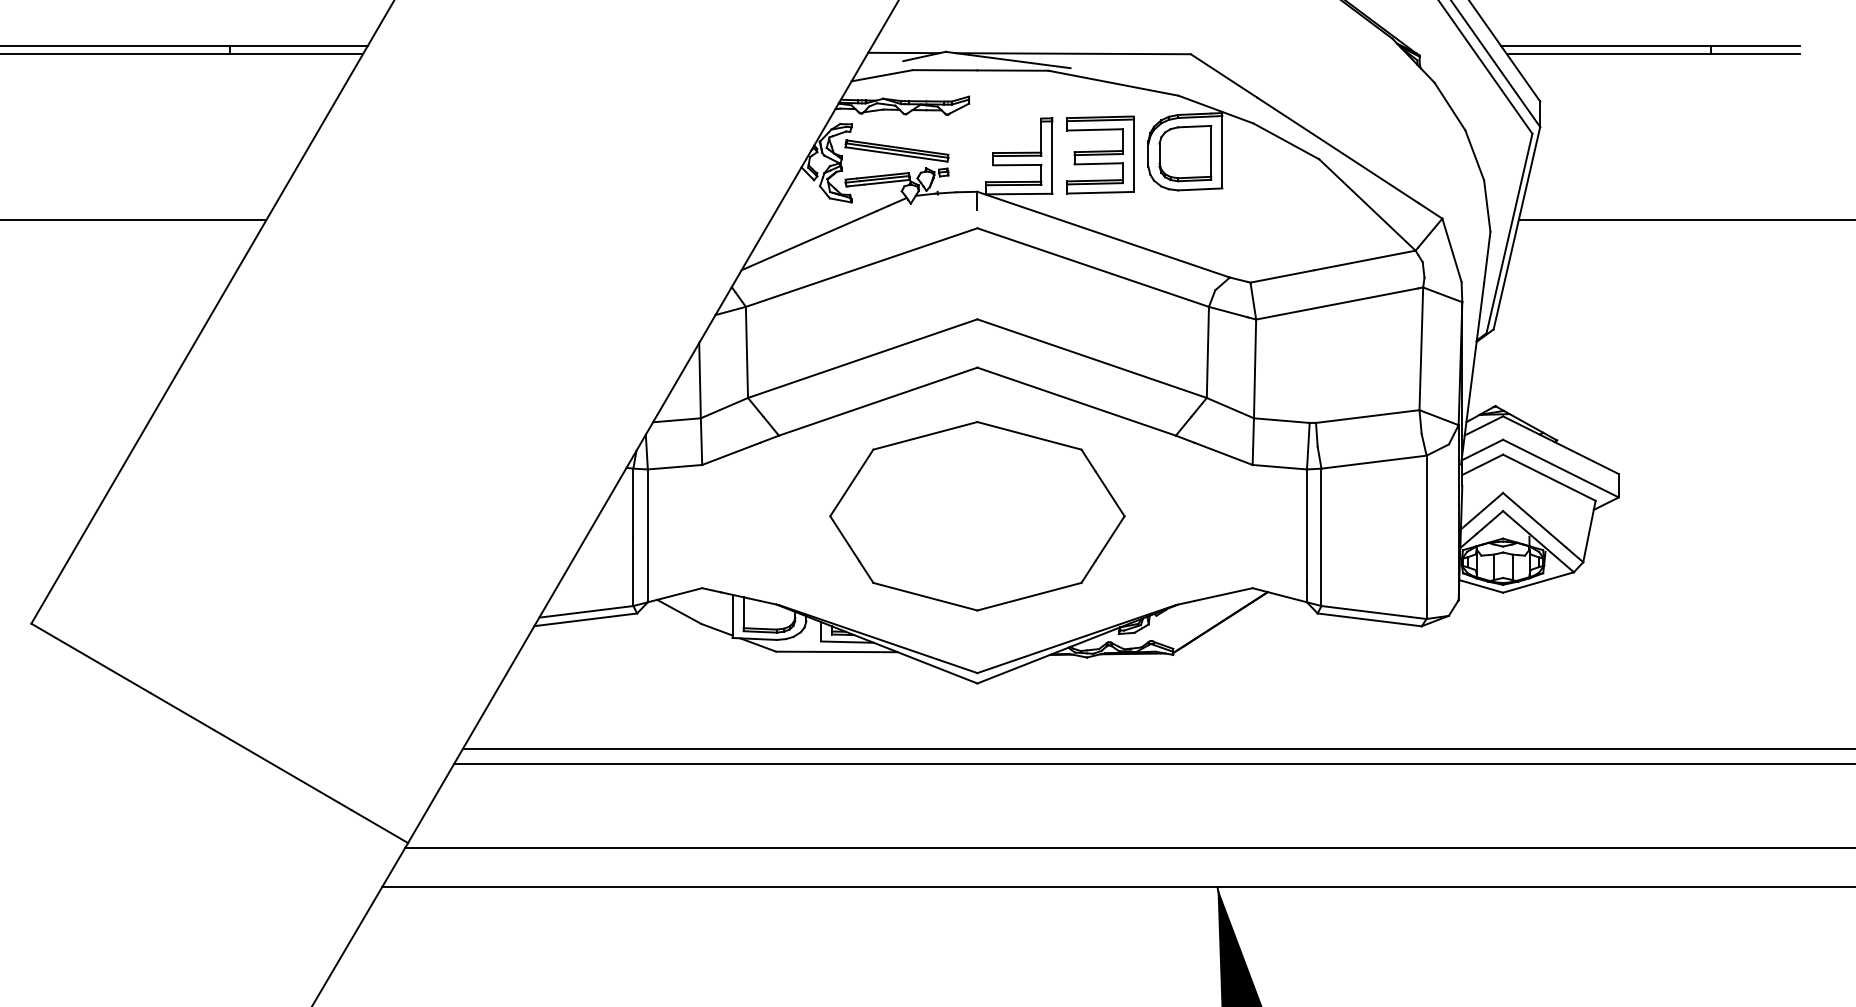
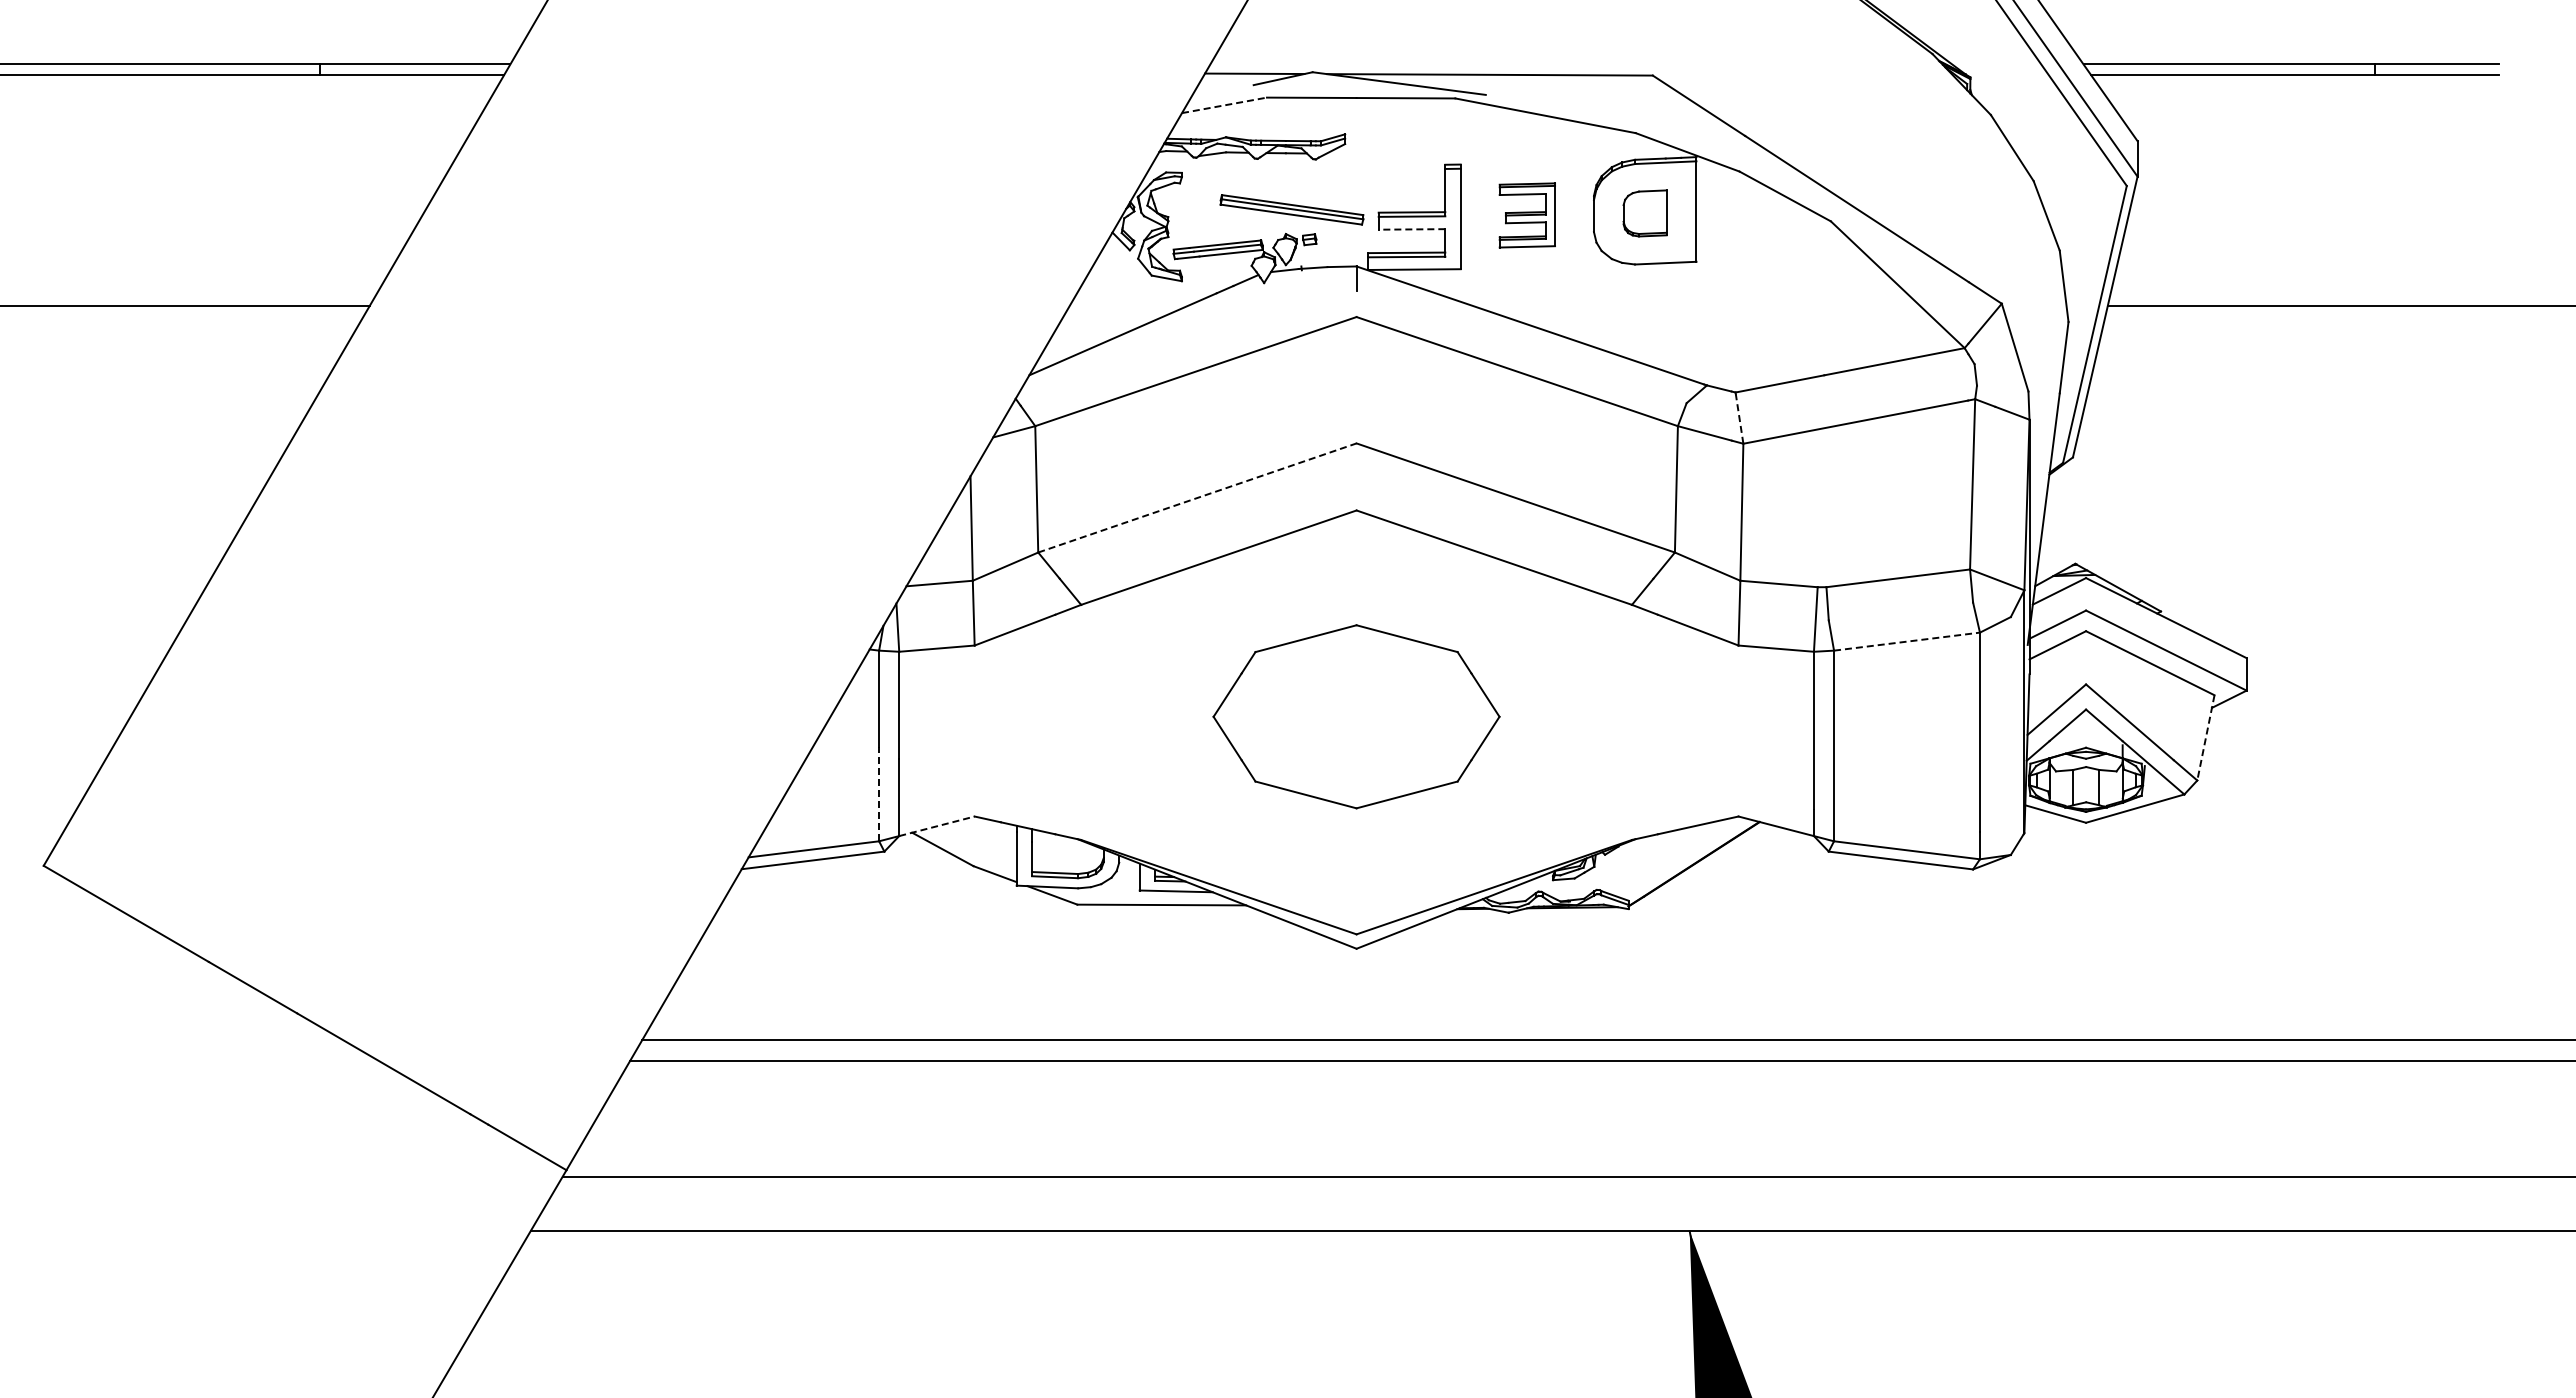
line: (882, 75) -> (1224, 105), solid -> dashed
part: (896, 150) -> (1291, 209), moved
part: (1184, 153) -> (1644, 213), size x0.6
part: (1100, 155) -> (1527, 215), size x0.6
line: (1016, 165) -> (1411, 229), solid -> dashed
line: (1253, 302) -> (1739, 419), solid -> dashed
line: (862, 358) -> (1197, 497), solid -> dashed
line: (1374, 462) -> (1907, 641), solid -> dashed
part: (977, 516) -> (1356, 716), size x0.7
line: (1589, 531) -> (2205, 738), solid -> dashed
line: (633, 571) -> (879, 793), solid -> dashed
line: (674, 595) -> (936, 826), solid -> dashed

